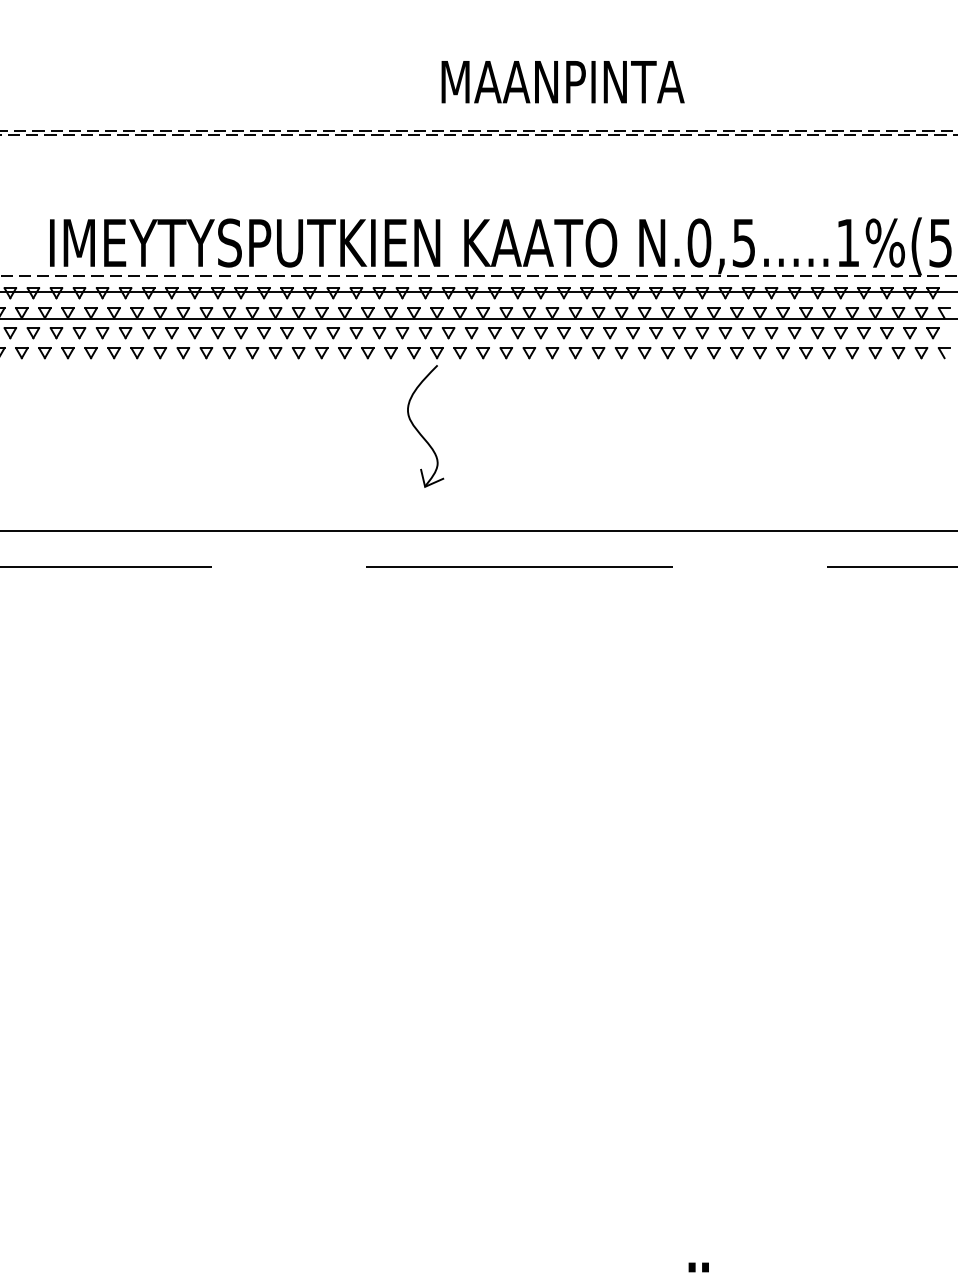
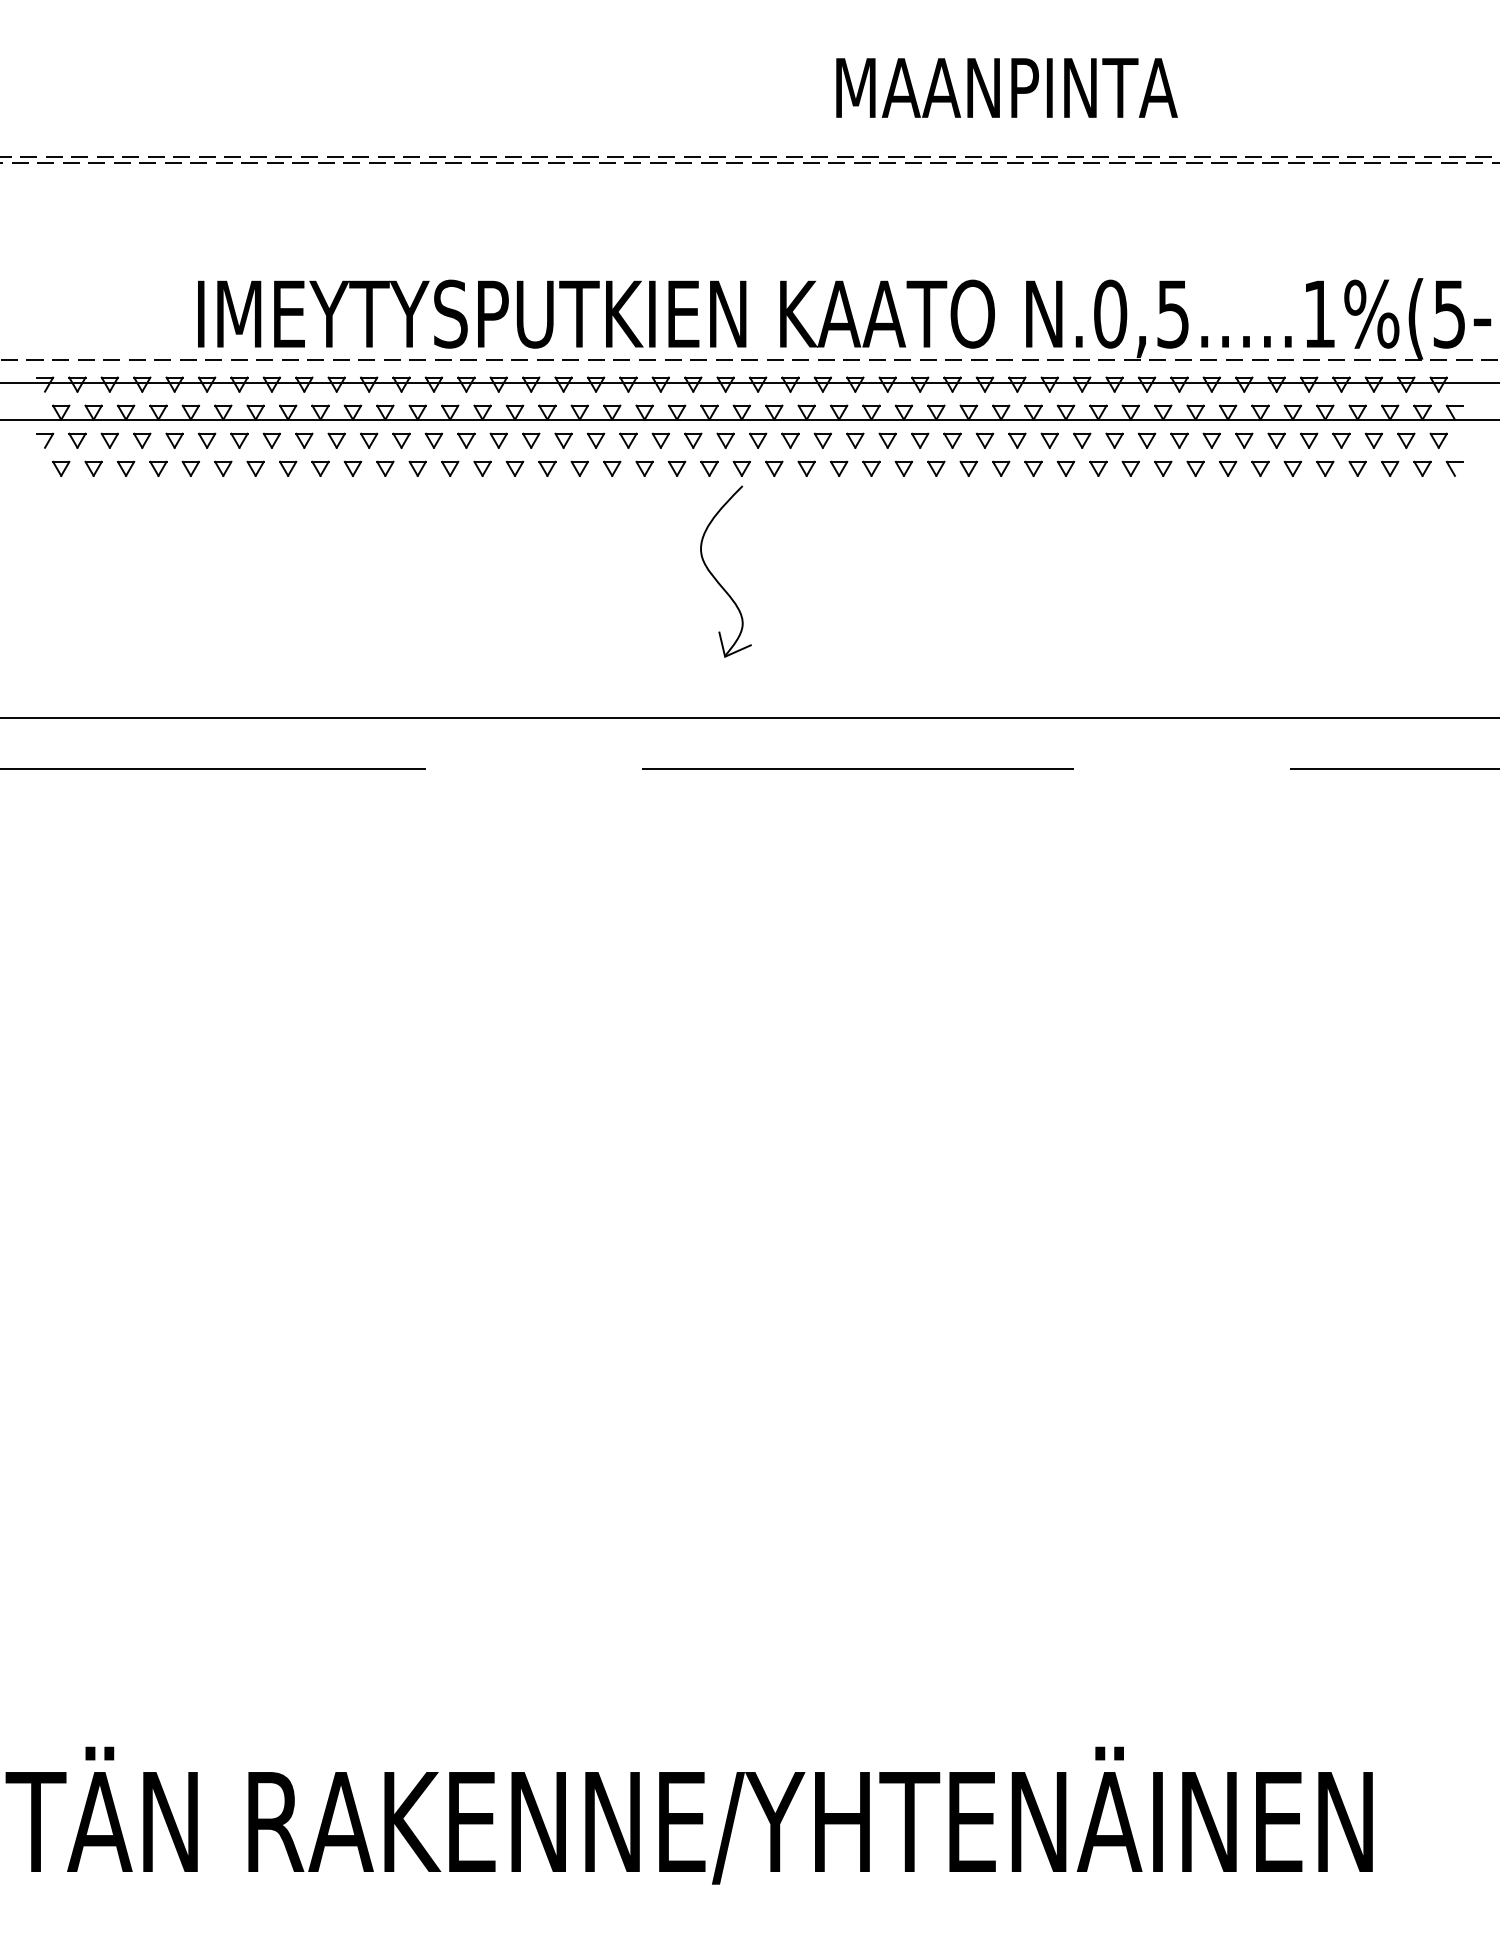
text: (562, 81) -> (1006, 87), moved

